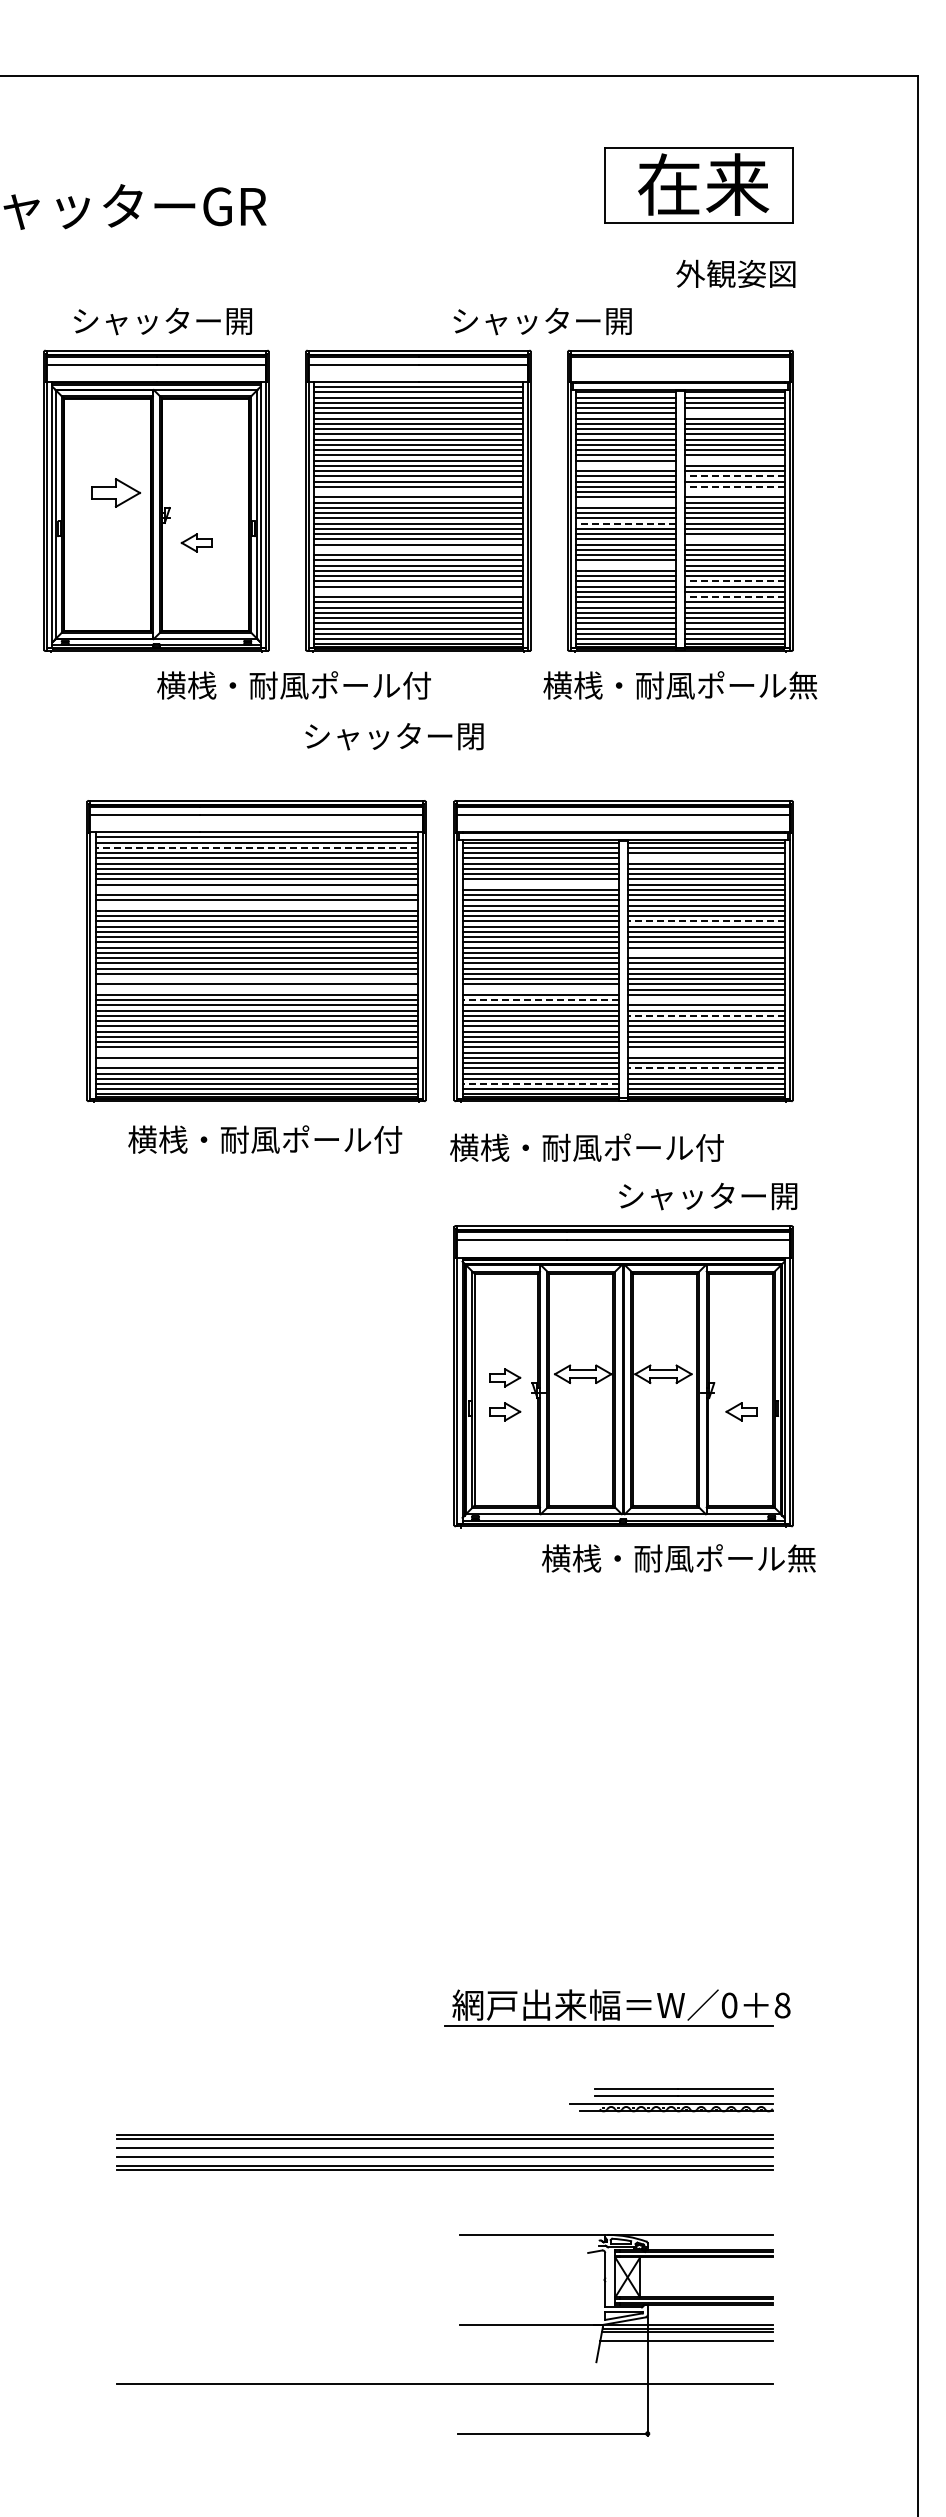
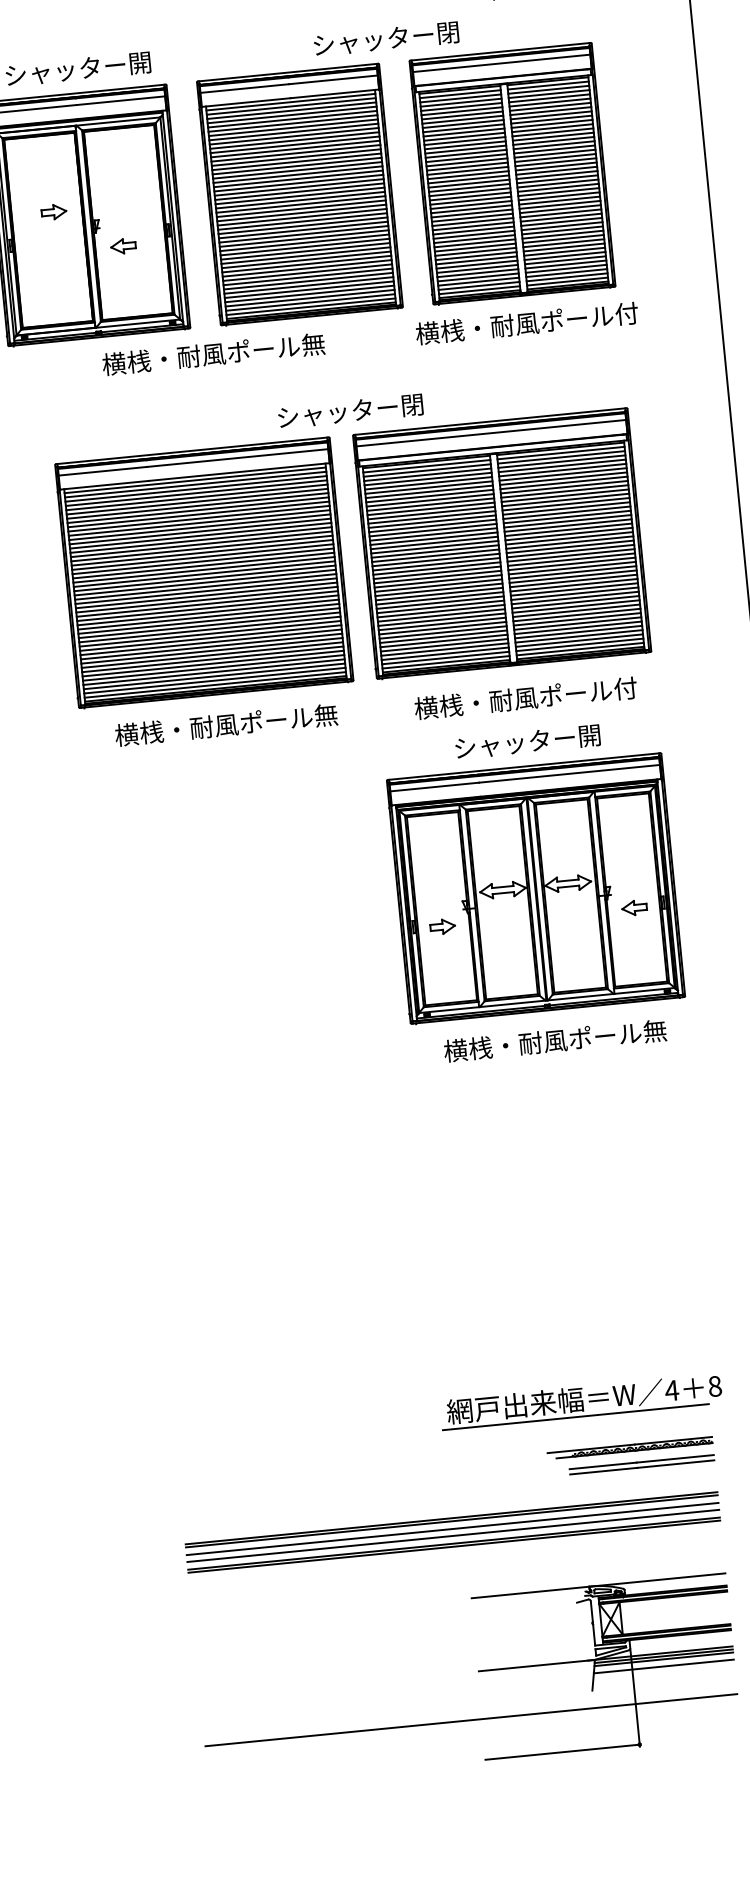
text: (618, 324) -> (448, 35), シャッター開 -> シャッター閉
line: (680, 364) -> (501, 63), added
line: (734, 413) -> (549, 98), added
line: (734, 460) -> (553, 136), added
line: (626, 465) -> (465, 149), added
line: (734, 476) -> (554, 149), dashed -> solid
line: (734, 486) -> (555, 157), dashed -> solid
part: (116, 492) -> (54, 211), size x0.62
line: (418, 492) -> (299, 187), added
line: (734, 492) -> (555, 162), added
line: (626, 502) -> (468, 179), added
line: (626, 523) -> (470, 196), dashed -> solid
line: (734, 539) -> (559, 200), added
line: (418, 549) -> (303, 233), added
line: (626, 565) -> (473, 230), added
line: (734, 581) -> (562, 234), dashed -> solid
line: (418, 591) -> (307, 268), added
line: (734, 597) -> (564, 247), dashed -> solid
text: (416, 685) -> (313, 344), 横桟・耐風ポール付 -> 横桟・耐風ポール無
text: (803, 685) -> (627, 313), 横桟・耐風ポール無 -> 横桟・耐風ポール付
text: (394, 736) -> (350, 411), moved
line: (256, 847) -> (196, 488), dashed -> solid
line: (705, 858) -> (561, 461), added
line: (540, 884) -> (429, 496), added
line: (256, 889) -> (199, 522), added
line: (256, 905) -> (200, 535), added
line: (705, 921) -> (566, 512), dashed -> solid
line: (705, 952) -> (568, 538), added
line: (256, 979) -> (206, 595), added
line: (256, 989) -> (207, 603), added
line: (540, 989) -> (437, 581), added
line: (540, 1000) -> (438, 590), dashed -> solid
line: (705, 1000) -> (572, 577), added
line: (705, 1015) -> (573, 589), dashed -> solid
line: (256, 1052) -> (212, 655), added
line: (705, 1052) -> (576, 619), added
line: (256, 1063) -> (213, 663), added
line: (705, 1068) -> (577, 632), dashed -> solid
line: (540, 1084) -> (445, 658), dashed -> solid
text: (388, 1139) -> (326, 715), 横桟・耐風ポール付 -> 横桟・耐風ポール無
text: (586, 1147) -> (525, 698), moved
text: (708, 1196) -> (528, 742), moved
part: (505, 1377) -> (440, 898), removed
text: (678, 1558) -> (554, 1040), moved
text: (728, 2005) -> (671, 1390), 0 -> 4
part: (671, 2107) -> (630, 1448), moved

